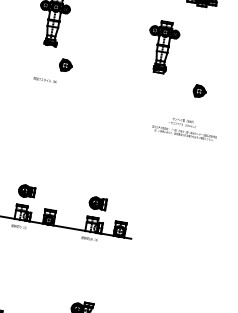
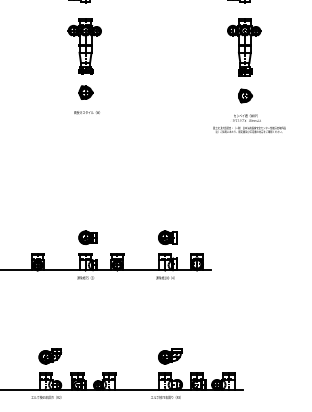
part: (162, 47) -> (244, 47), moved
part: (65, 65) -> (85, 92), moved
part: (199, 91) -> (245, 95), moved
text: (185, 127) -> (249, 123), moved

